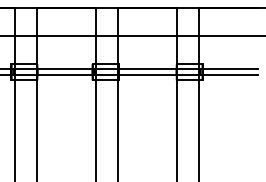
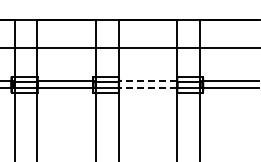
line: (147, 68) -> (147, 80), solid -> dashed
line: (147, 75) -> (147, 87), solid -> dashed

